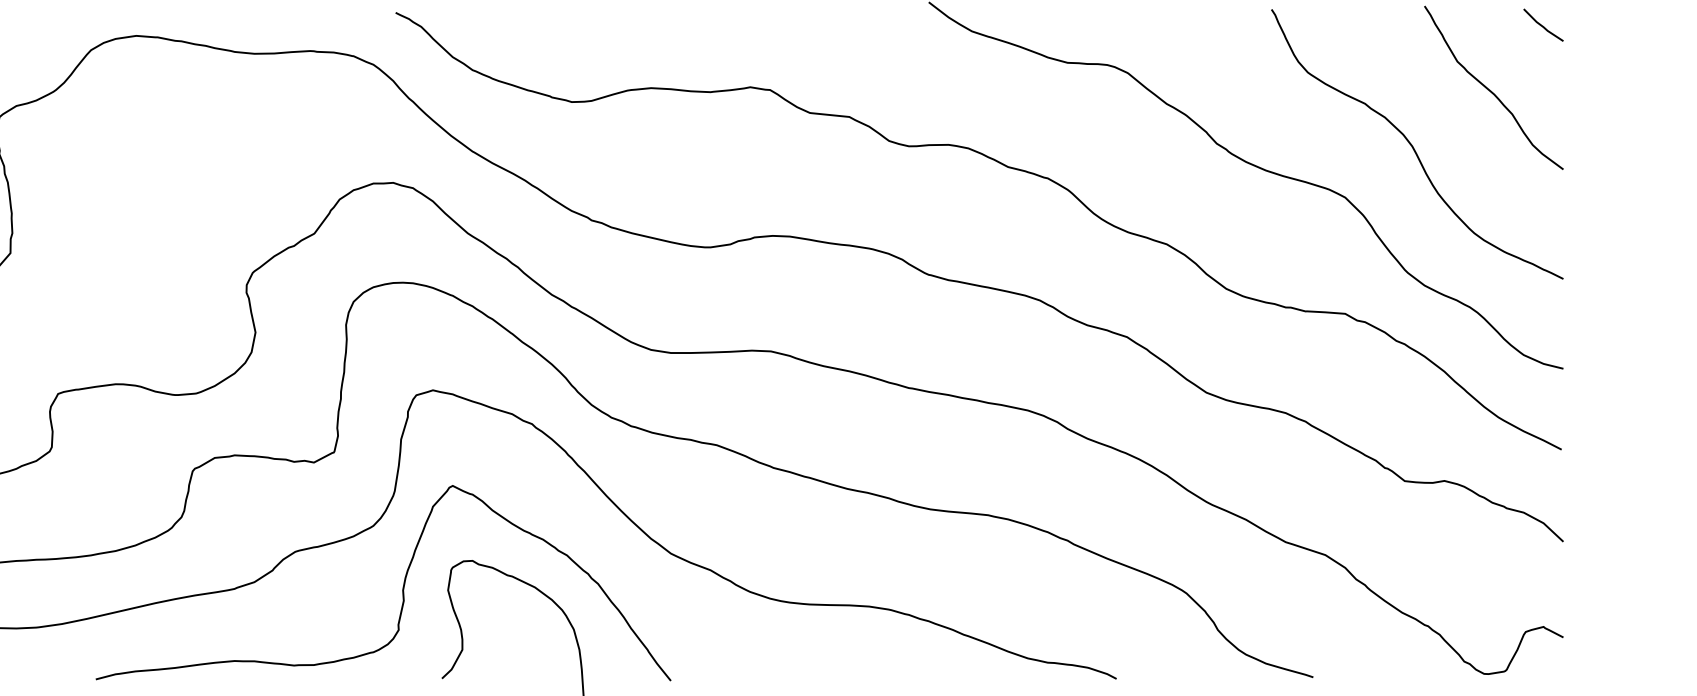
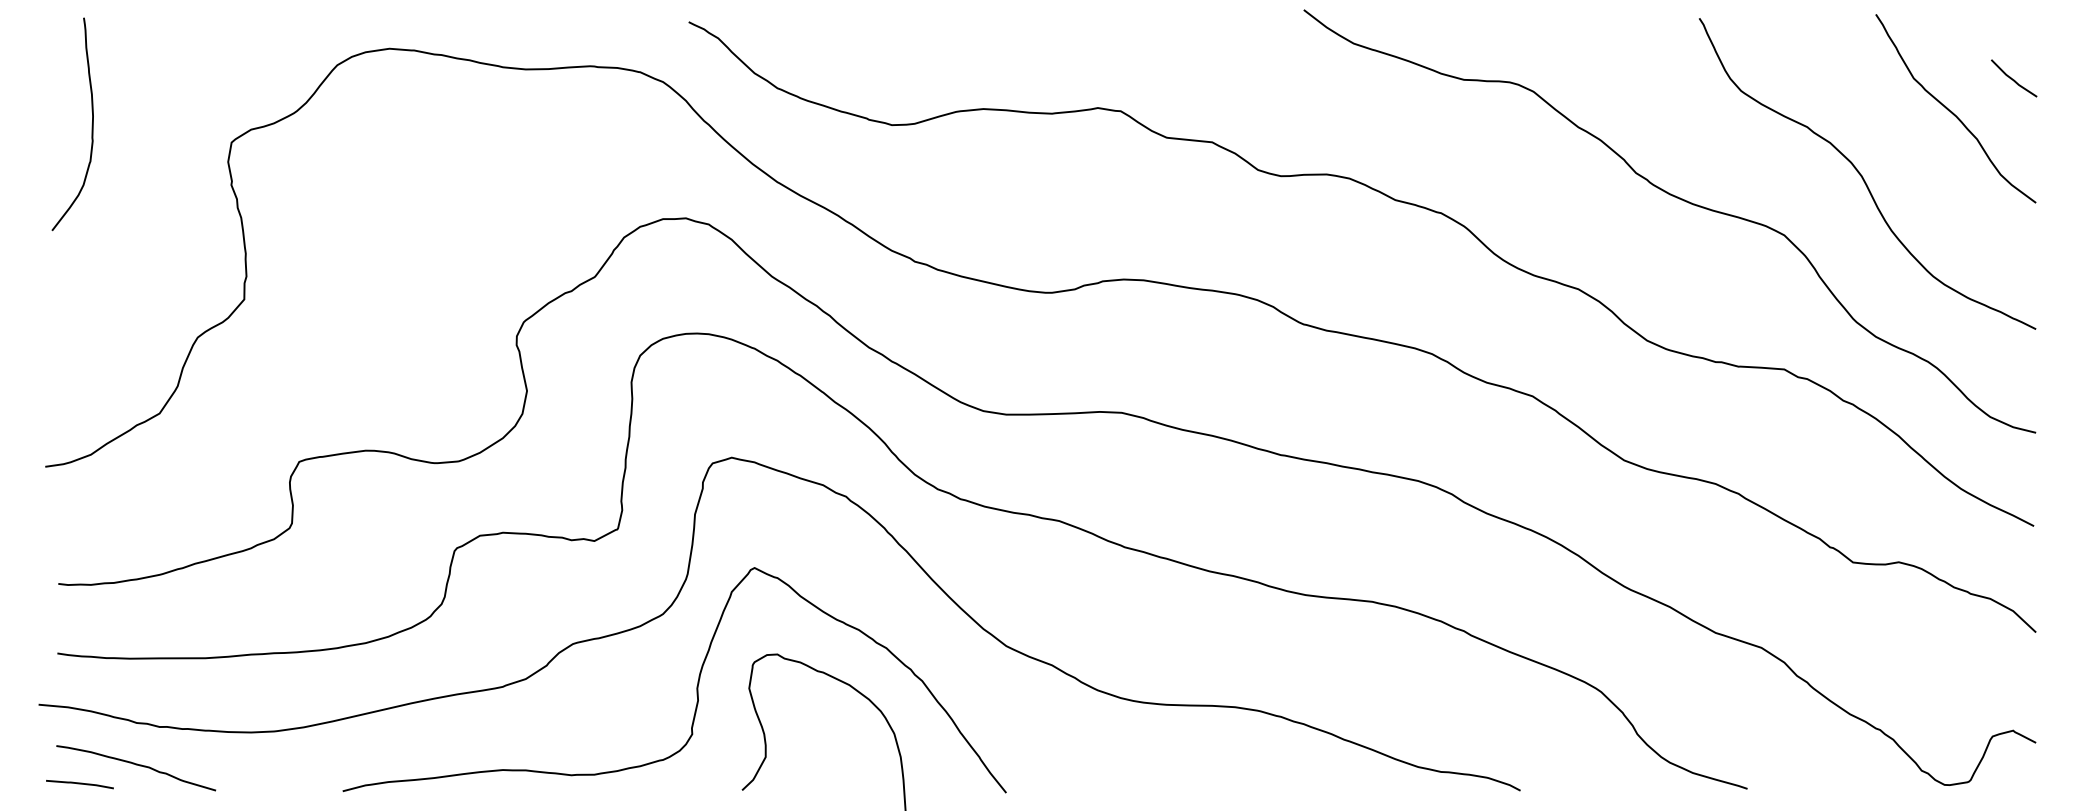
line: (1543, 26) -> (2014, 79), moved

